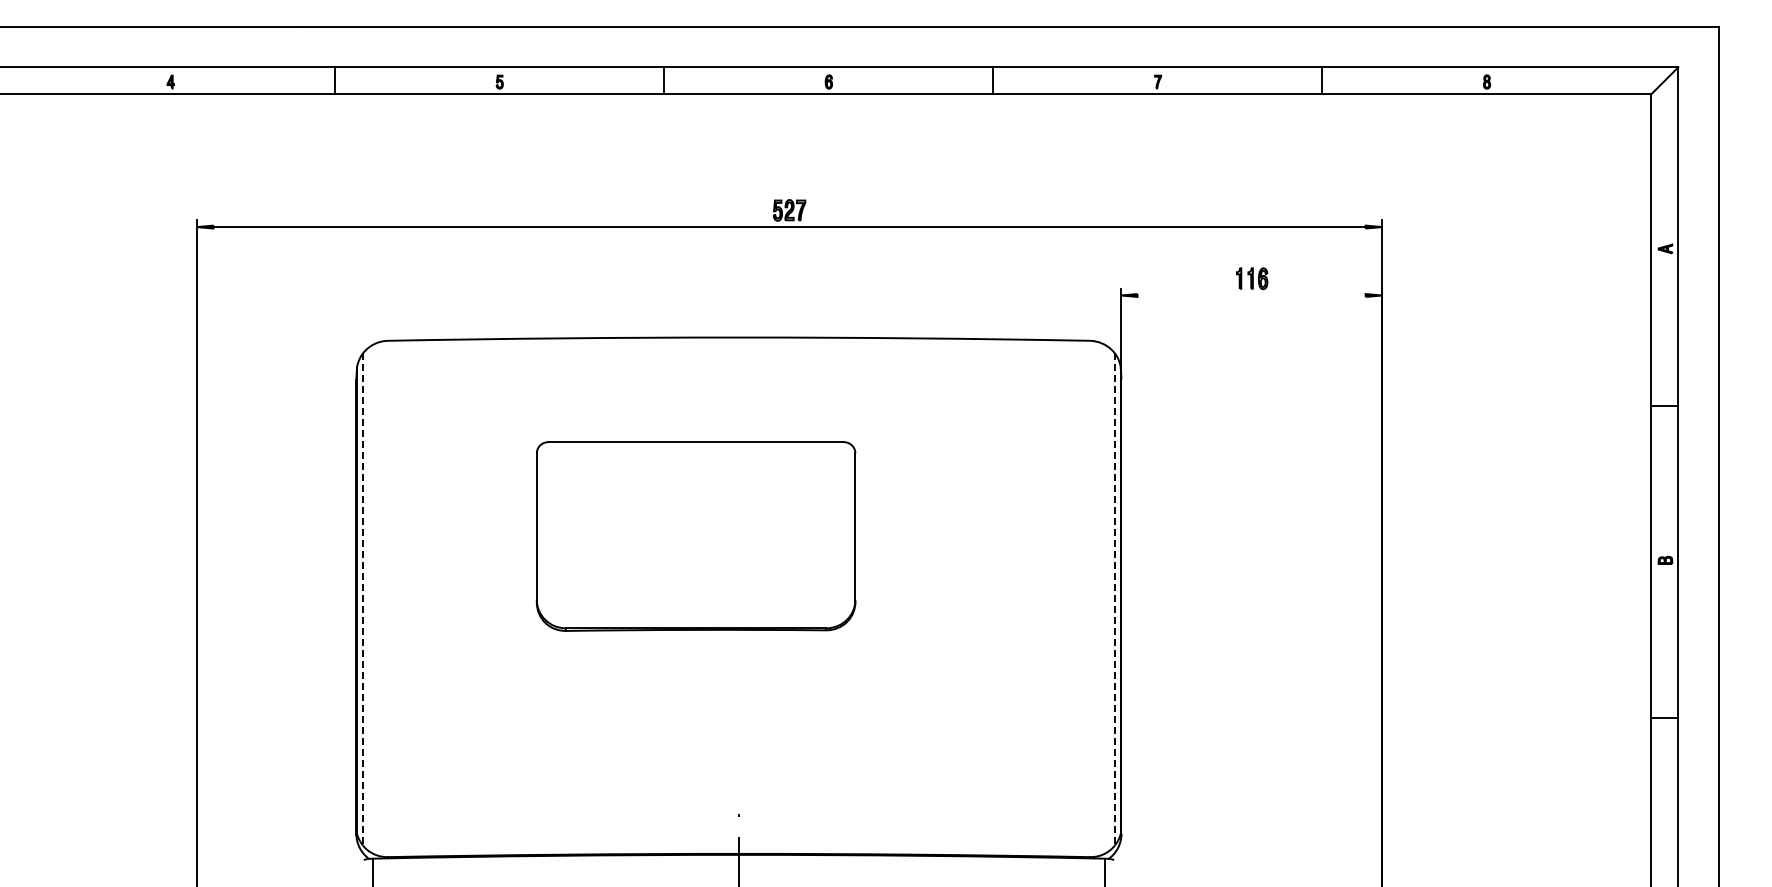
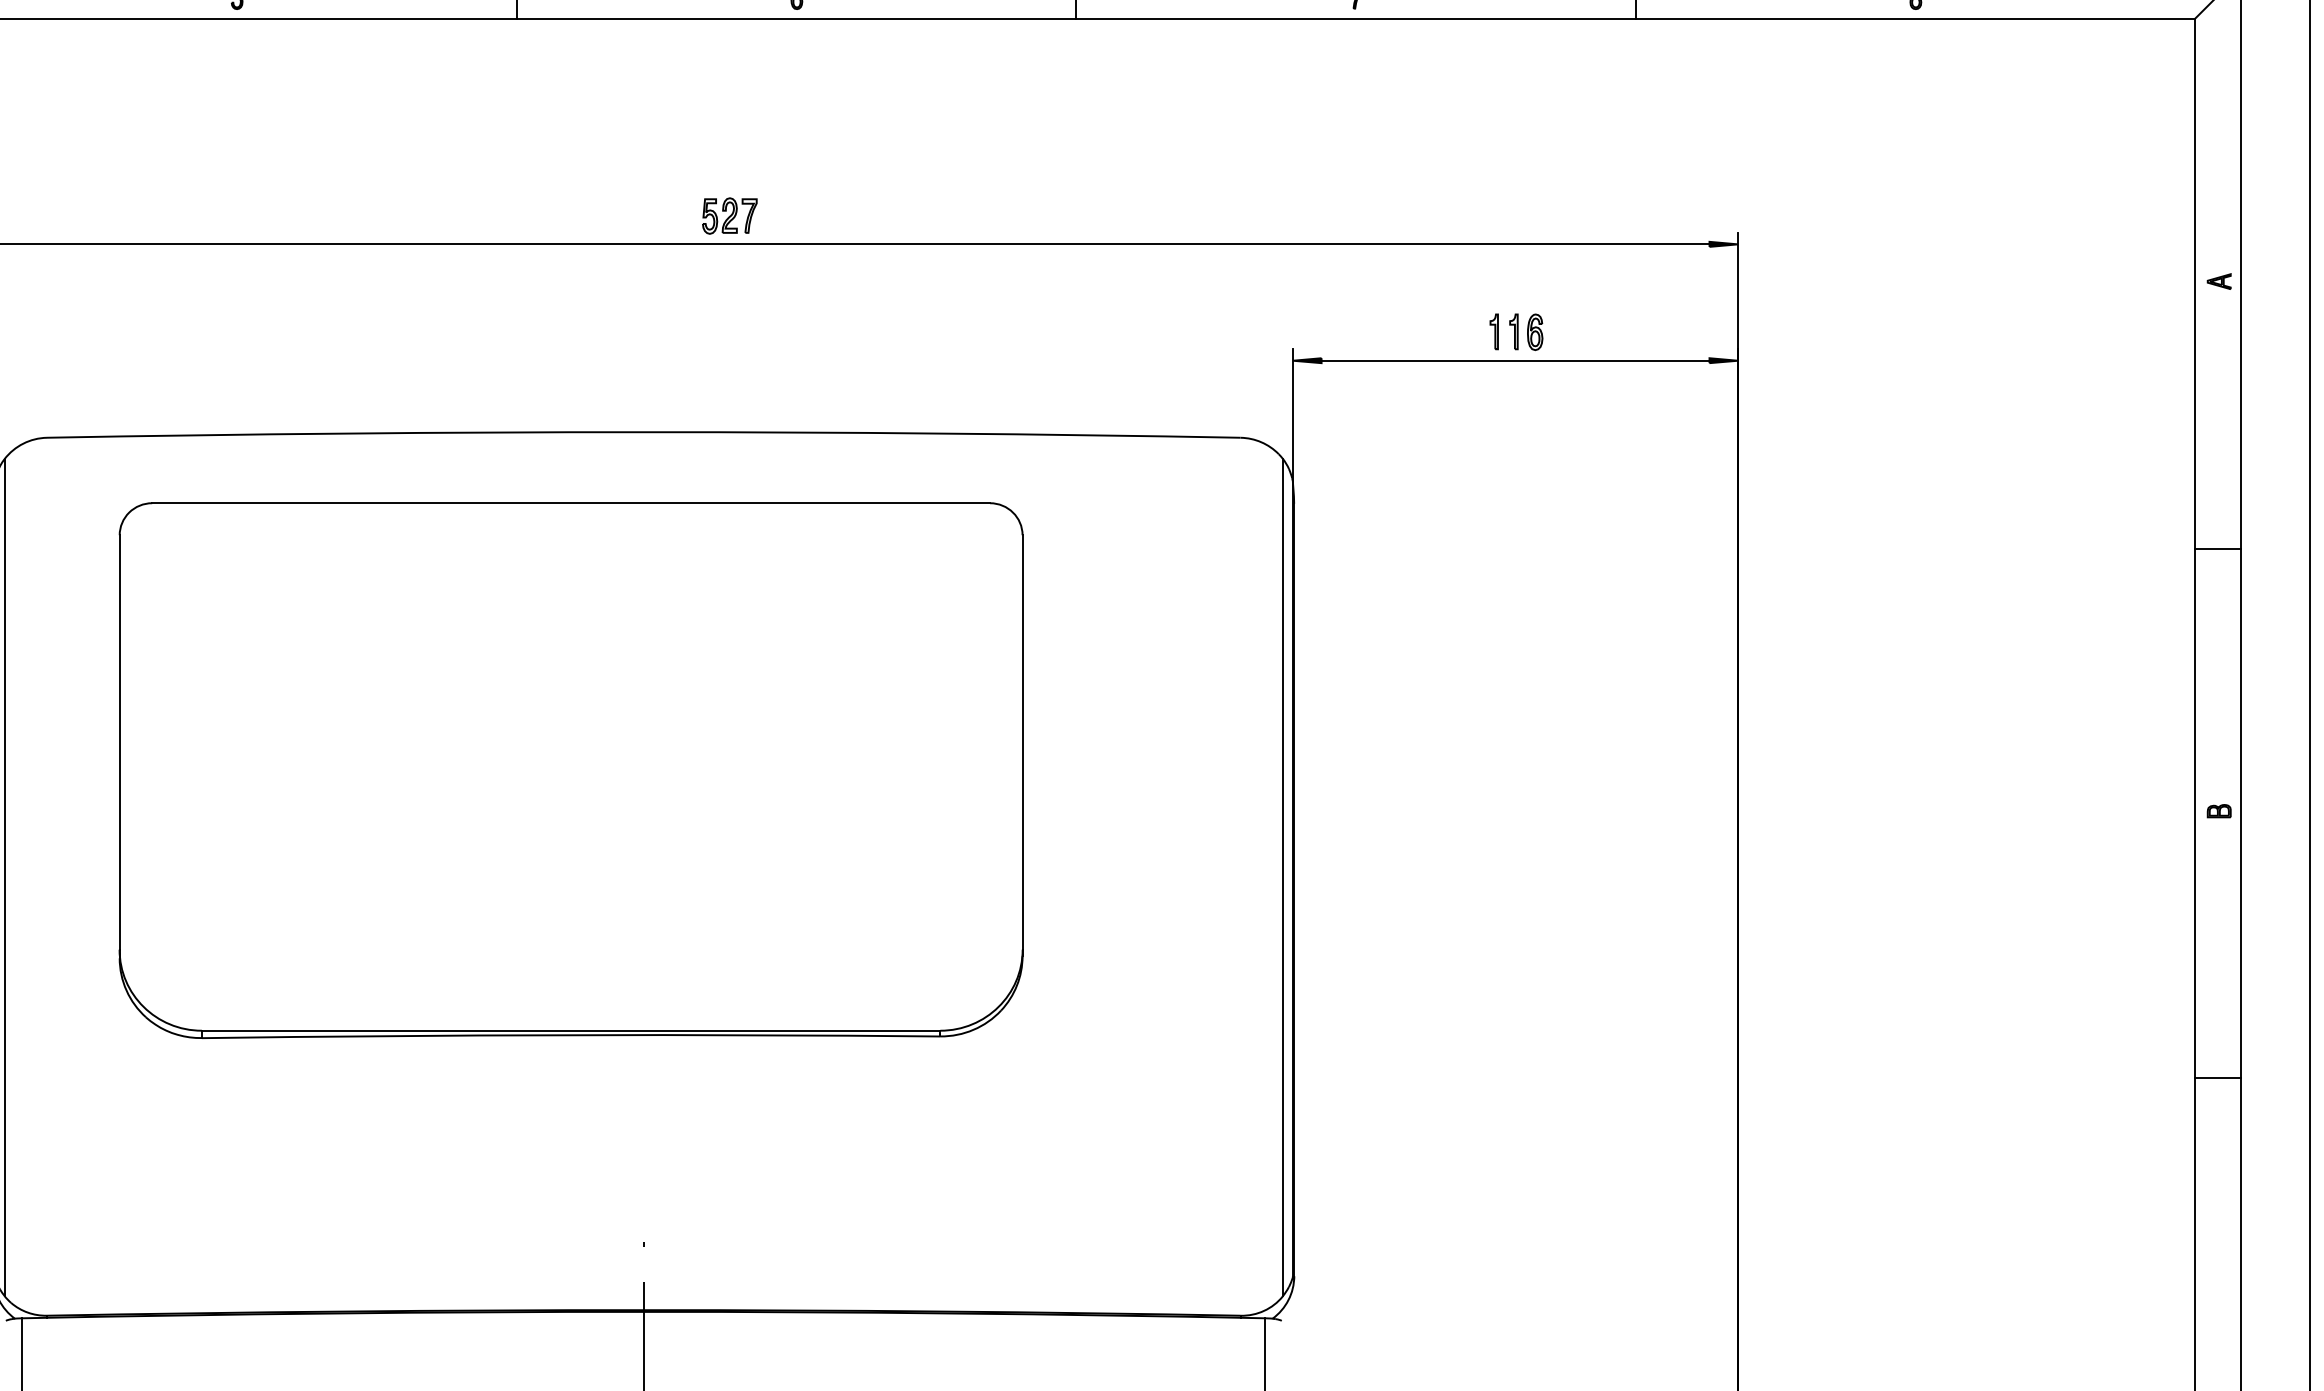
line: (1251, 295) -> (1515, 360), added
part: (695, 536) -> (569, 770), size x1.67
line: (363, 599) -> (5, 877), dashed -> solid
line: (1114, 599) -> (1282, 877), dashed -> solid

